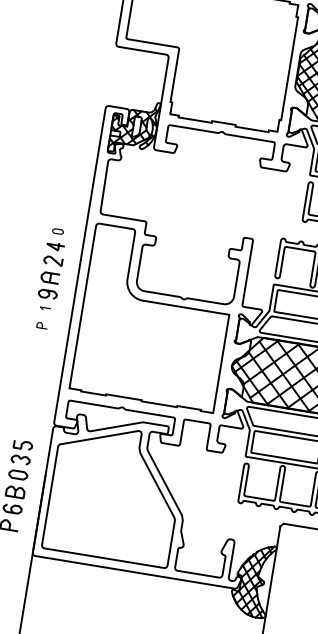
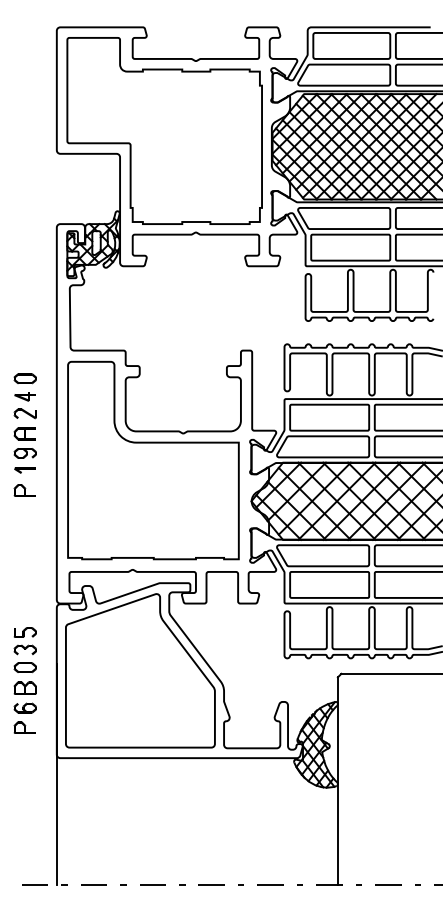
part: (57, 231) -> (24, 378), size x1.67
part: (44, 308) -> (24, 470), size x1.67
part: (42, 325) -> (24, 490), size x1.67

